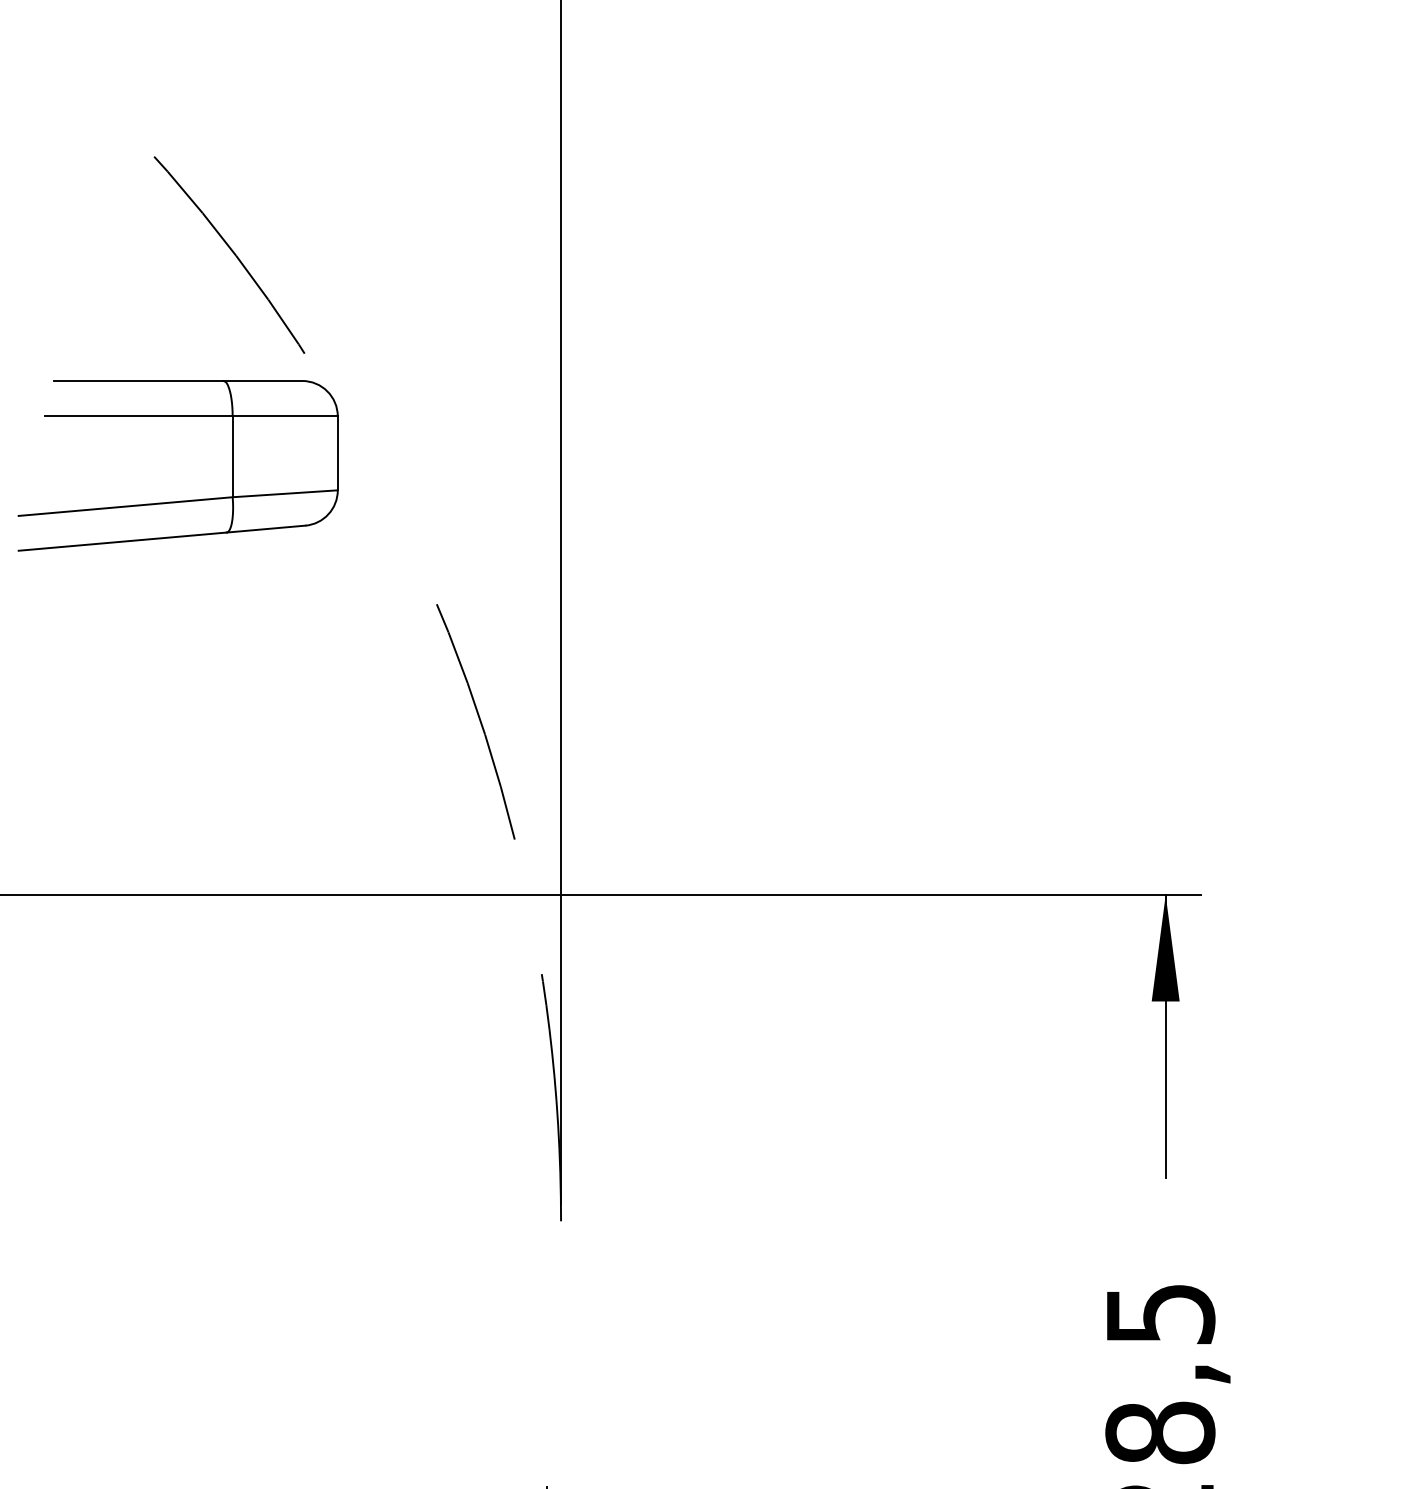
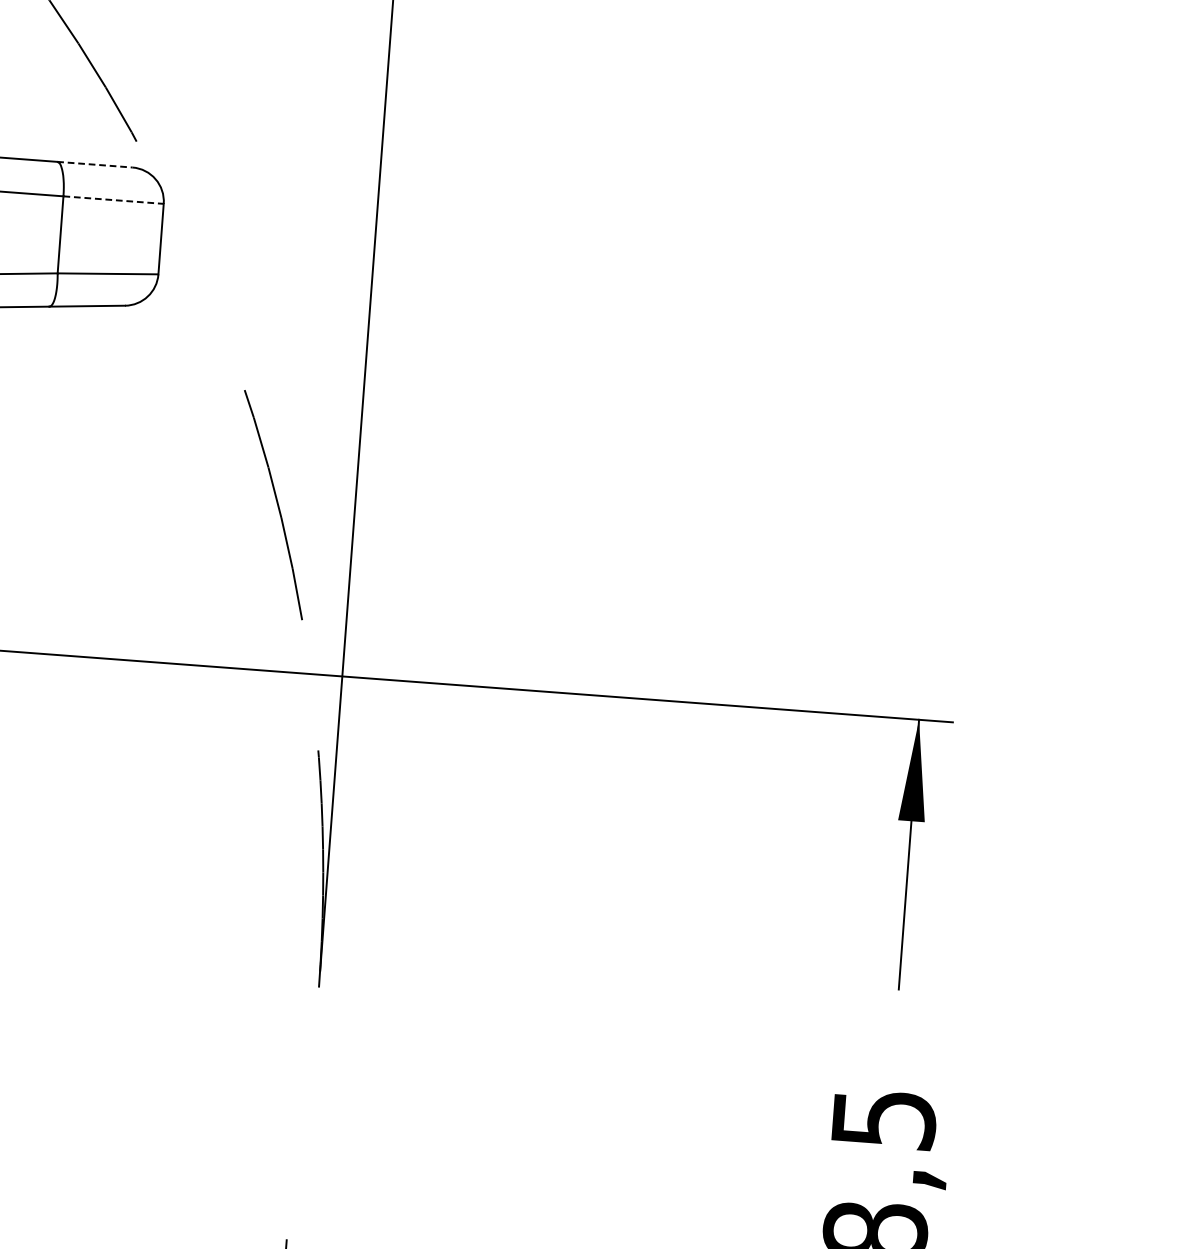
line: (263, 381) -> (95, 165), solid -> dashed
line: (285, 416) -> (113, 200), solid -> dashed

